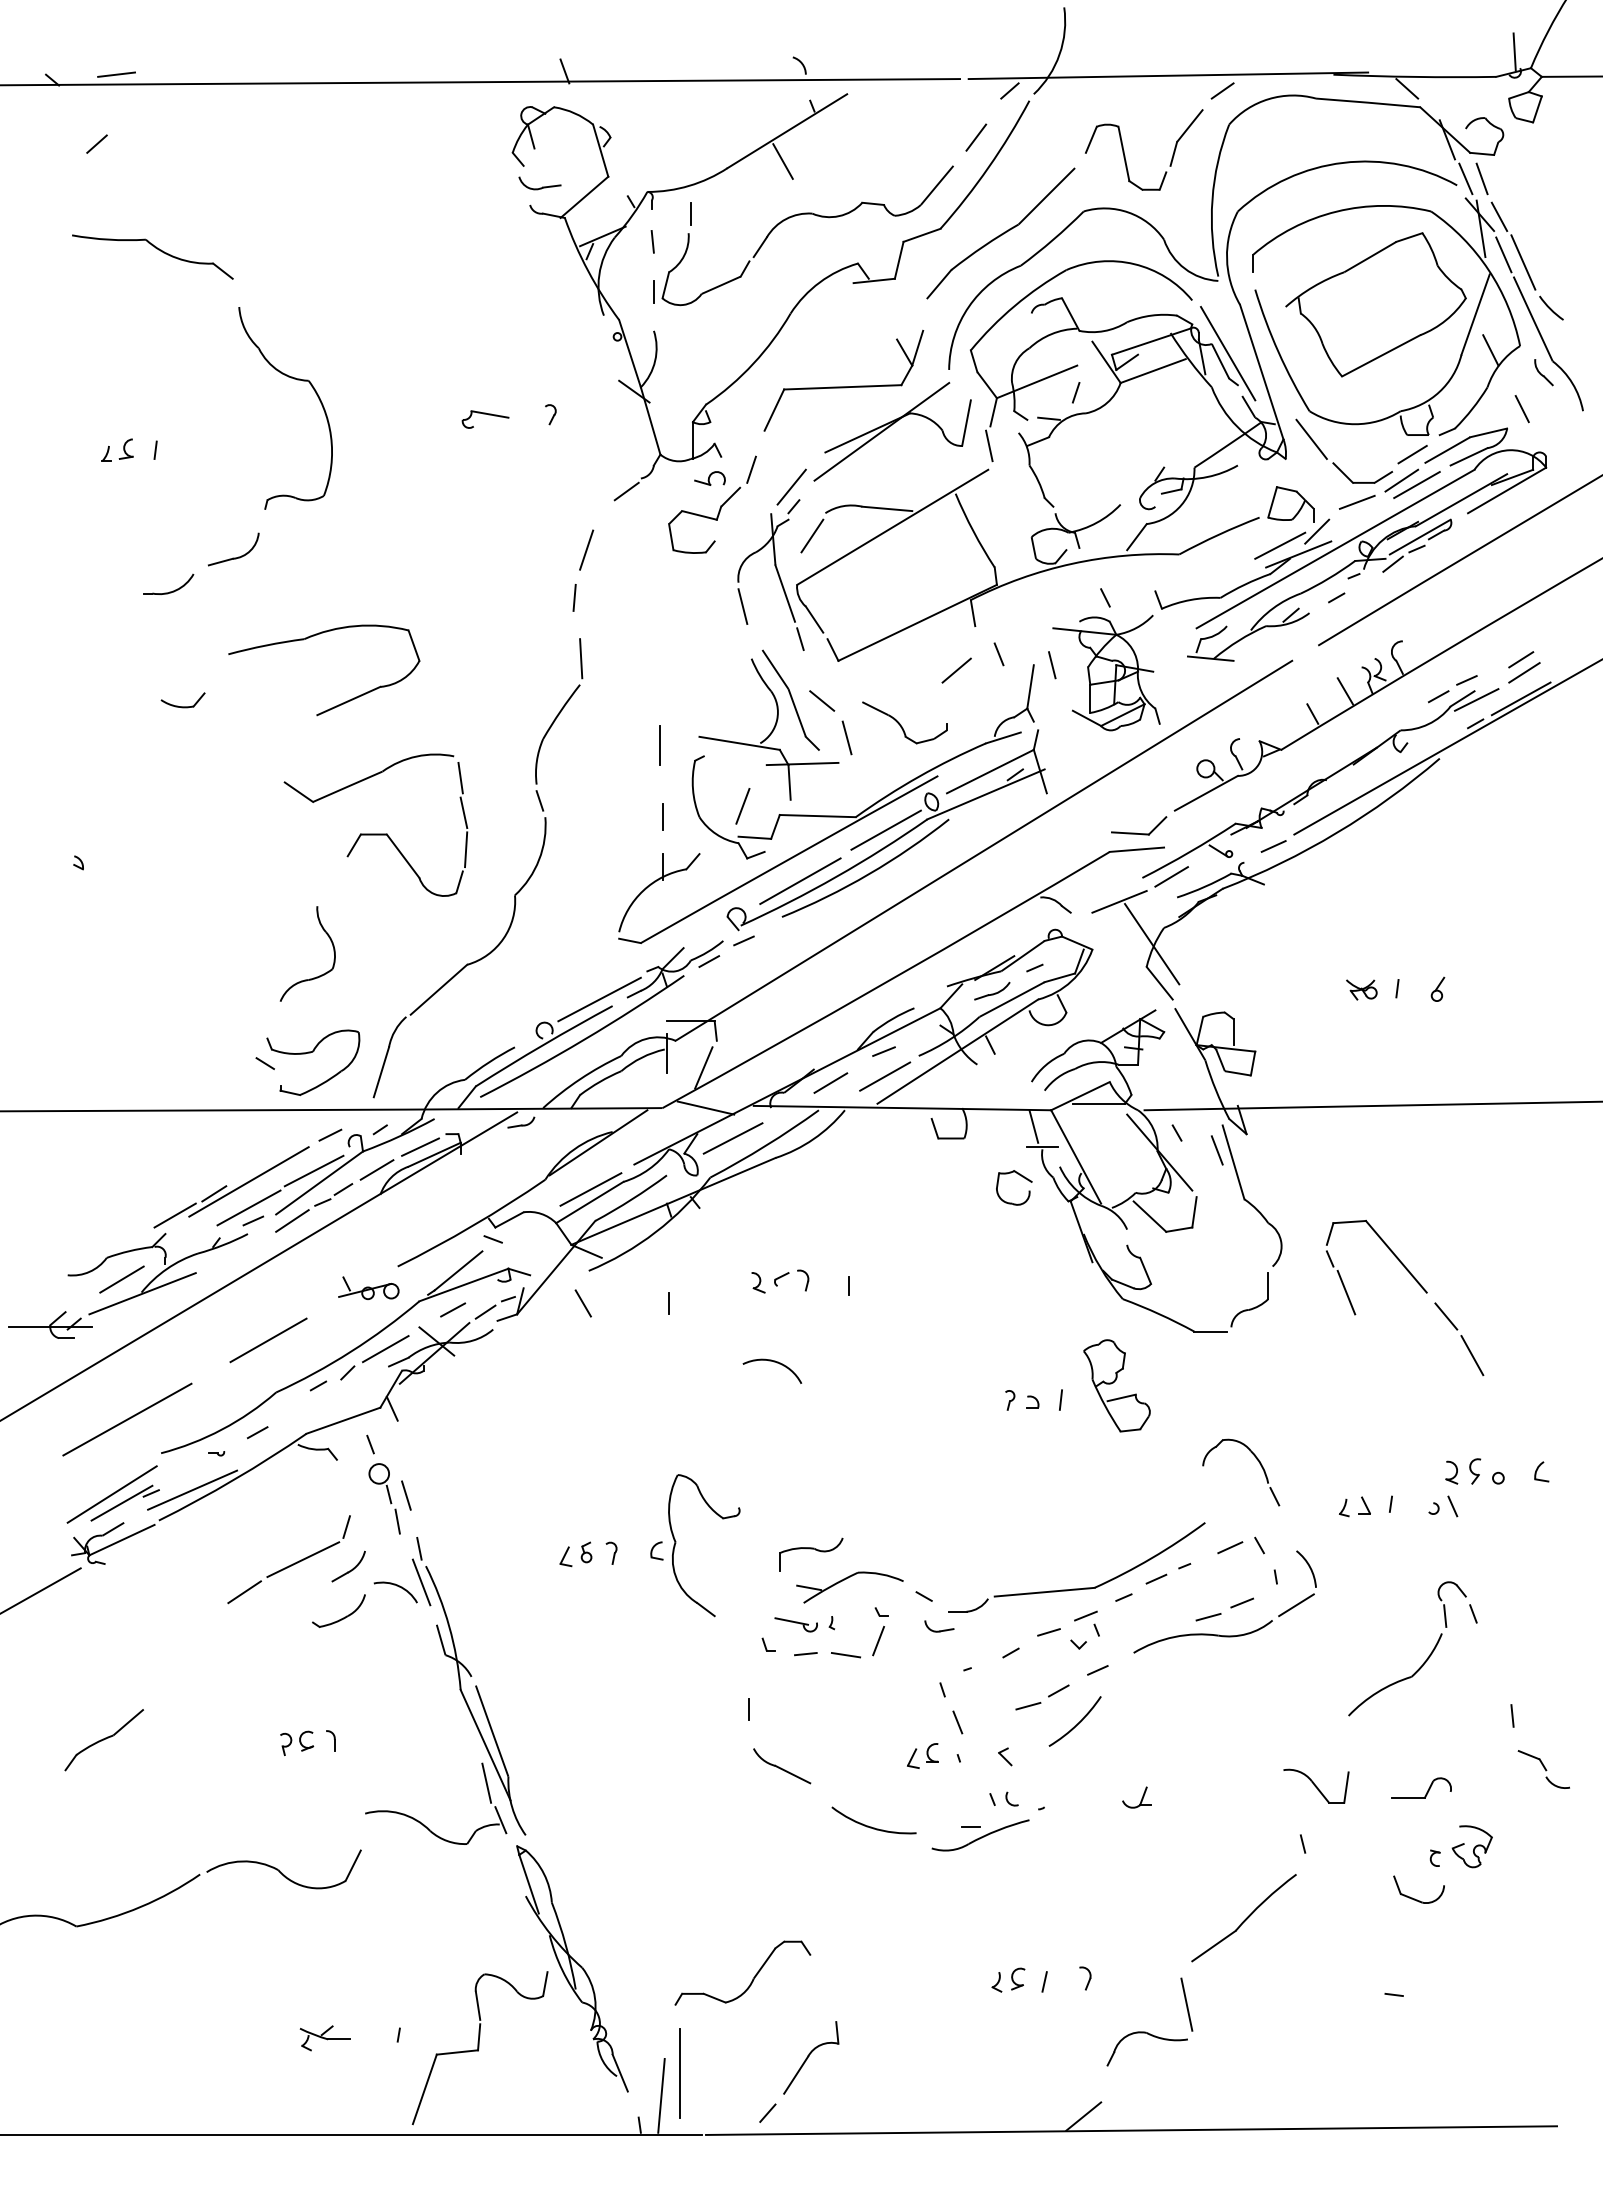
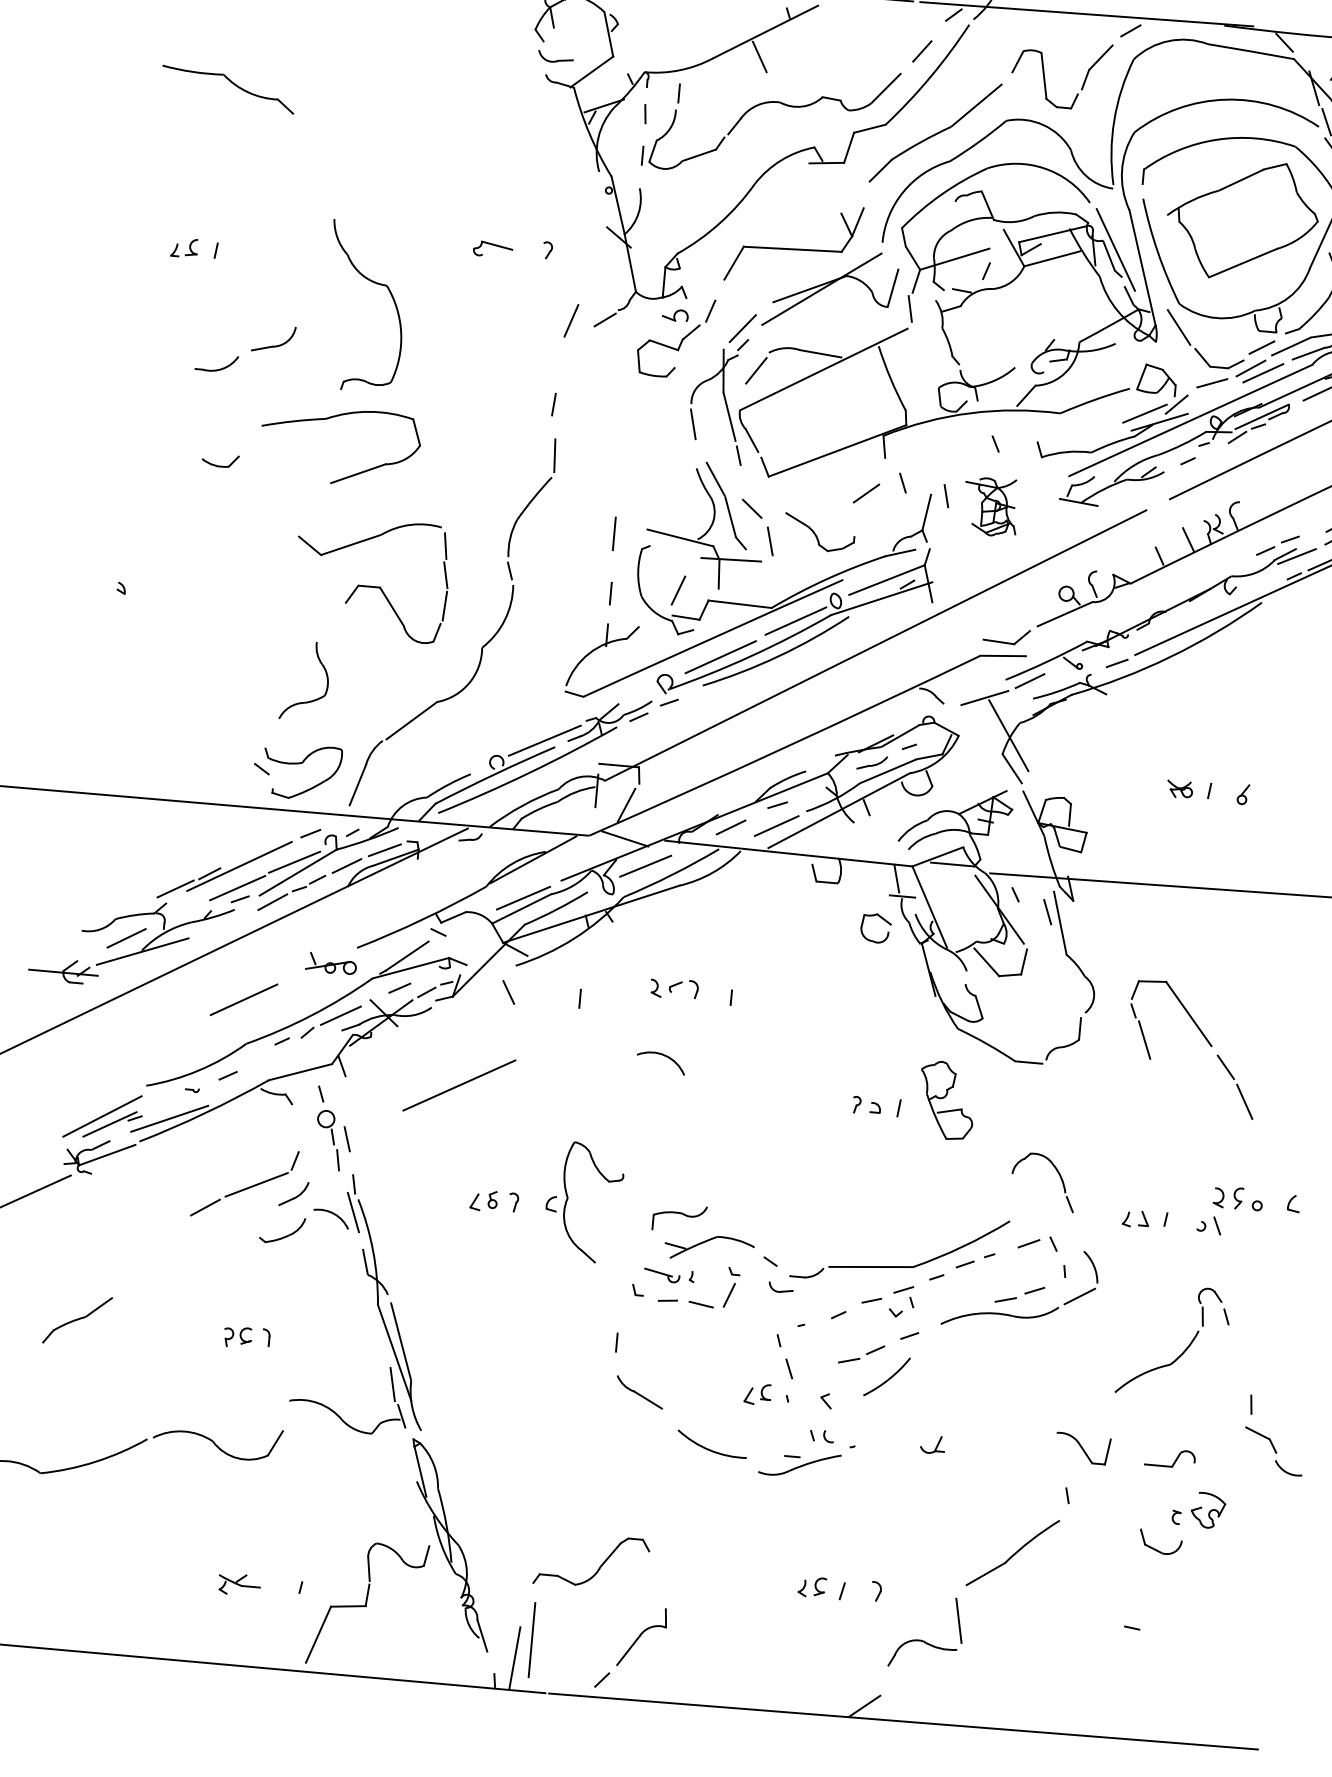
part: (294, 379) -> (375, 283), moved
line: (586, 549) -> (571, 320), moved
part: (1106, 672) -> (990, 506), size x0.6
line: (127, 1419) -> (459, 1085), moved
part: (1543, 1769) -> (1273, 1451), size x1.4

